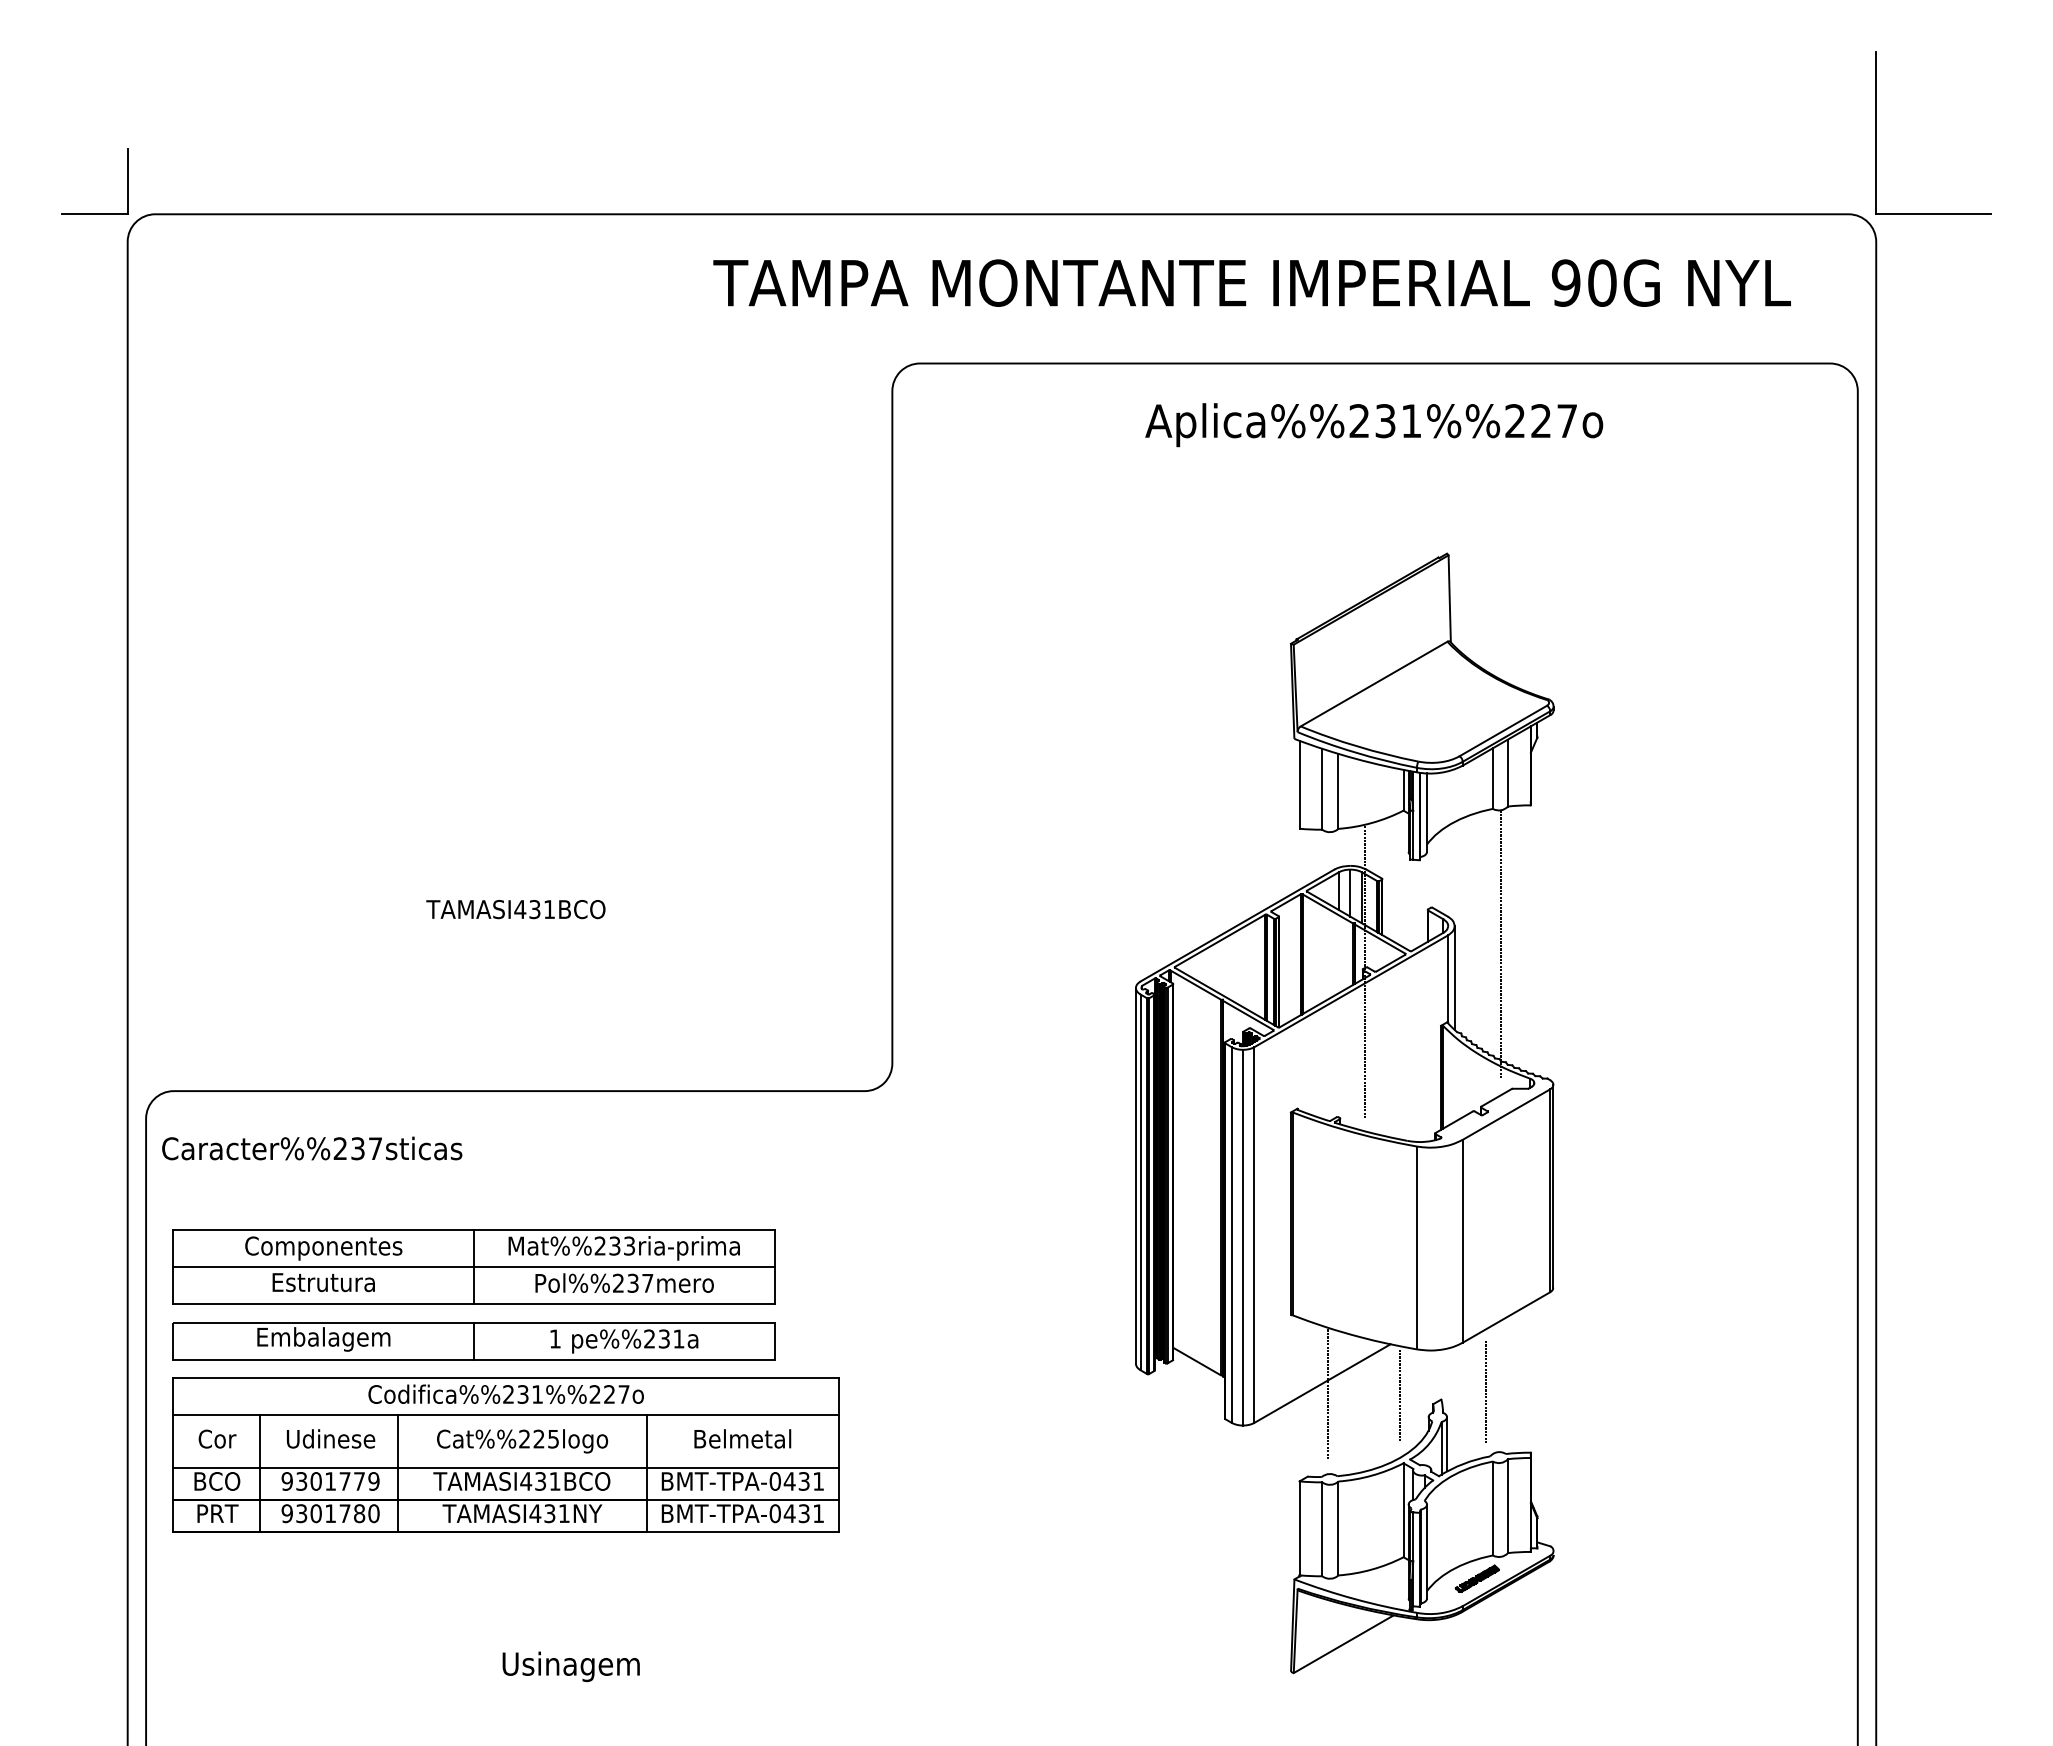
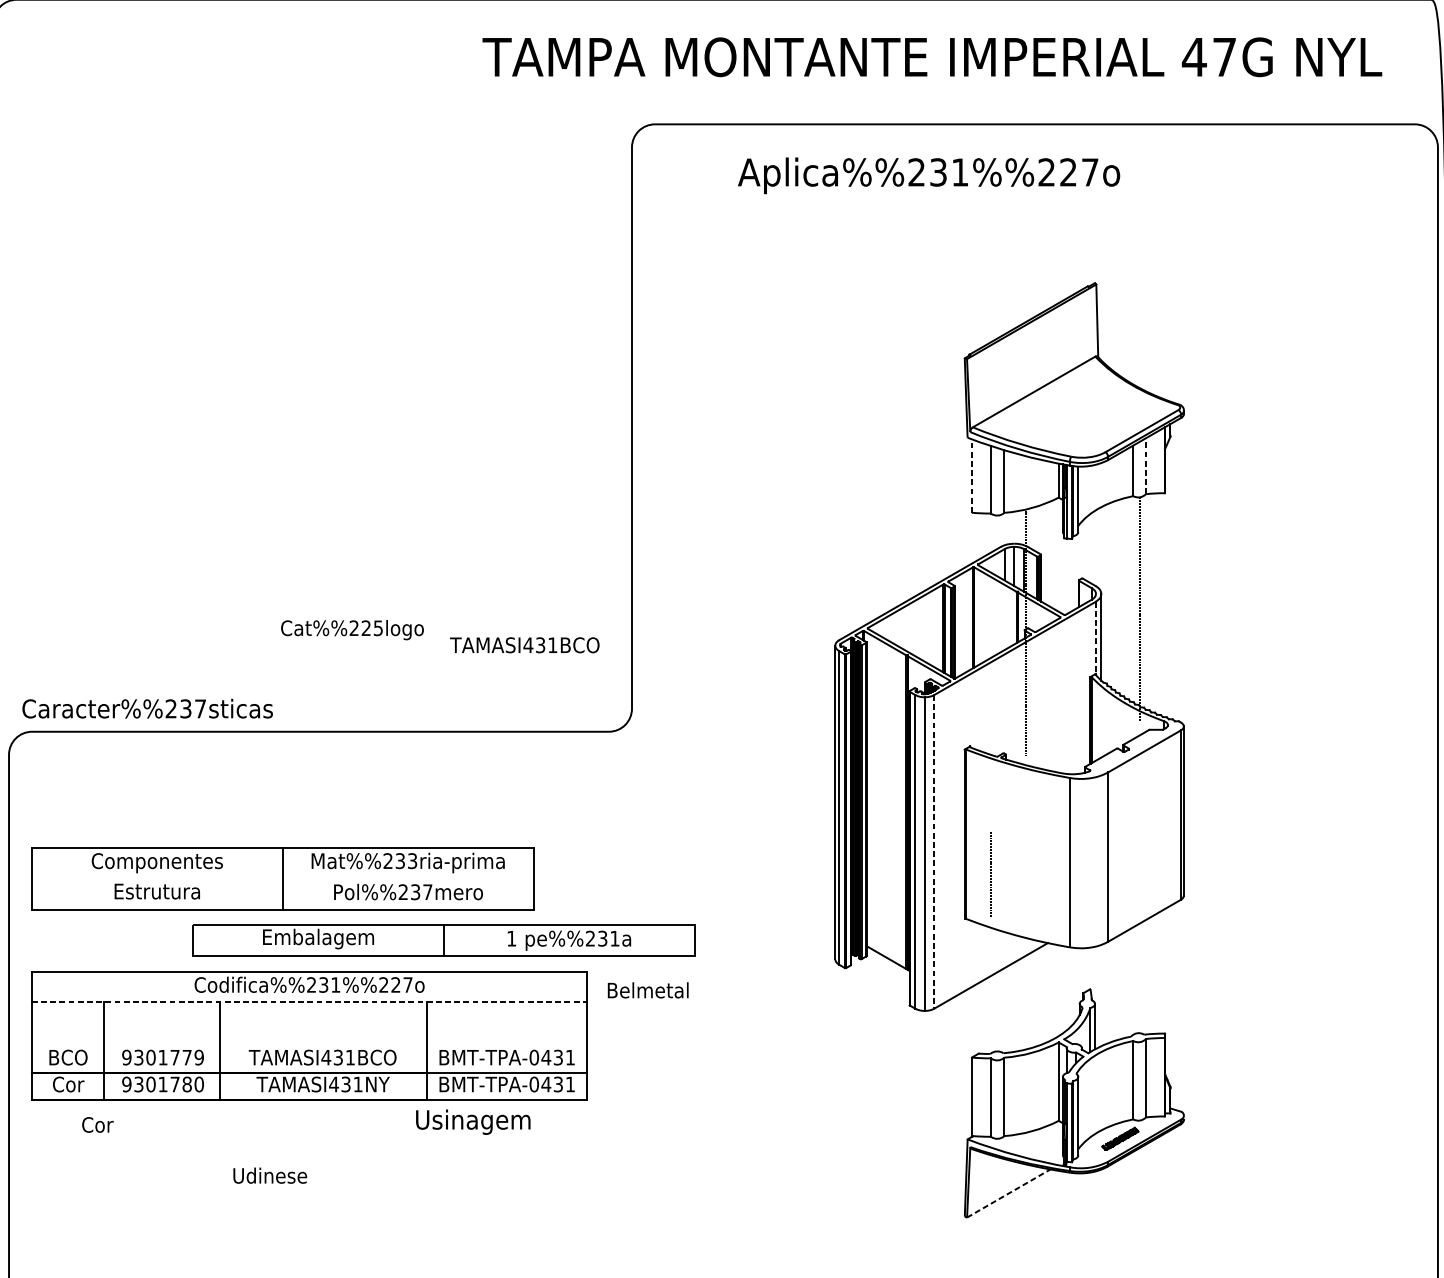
text: (1583, 282) -> (1208, 56), 90G -> 47G
text: (1374, 425) -> (929, 176), moved
line: (1507, 772) -> (1145, 465), solid -> dashed
line: (1299, 784) -> (971, 475), solid -> dashed
text: (515, 909) -> (524, 645), moved
line: (1448, 979) -> (1096, 638), solid -> dashed
text: (312, 1148) -> (147, 708), moved
line: (1254, 1235) -> (934, 852), solid -> dashed
line: (473, 1267) -> (282, 879), removed
part: (473, 1341) -> (443, 940), moved
line: (1485, 1391) -> (990, 873), moved
line: (1328, 1393) -> (996, 984), removed
line: (1400, 1395) -> (1056, 985), removed
line: (506, 1415) -> (309, 1002), solid -> dashed
text: (217, 1438) -> (97, 1124), moved
text: (331, 1438) -> (270, 1175), moved
text: (742, 1438) -> (647, 990), moved
text: (522, 1441) -> (352, 630), moved
line: (505, 1467) -> (309, 1045), removed
text: (217, 1513) -> (68, 1084), PRT -> Cor
line: (1343, 1644) -> (1008, 1193), solid -> dashed
text: (570, 1666) -> (472, 1121), moved

